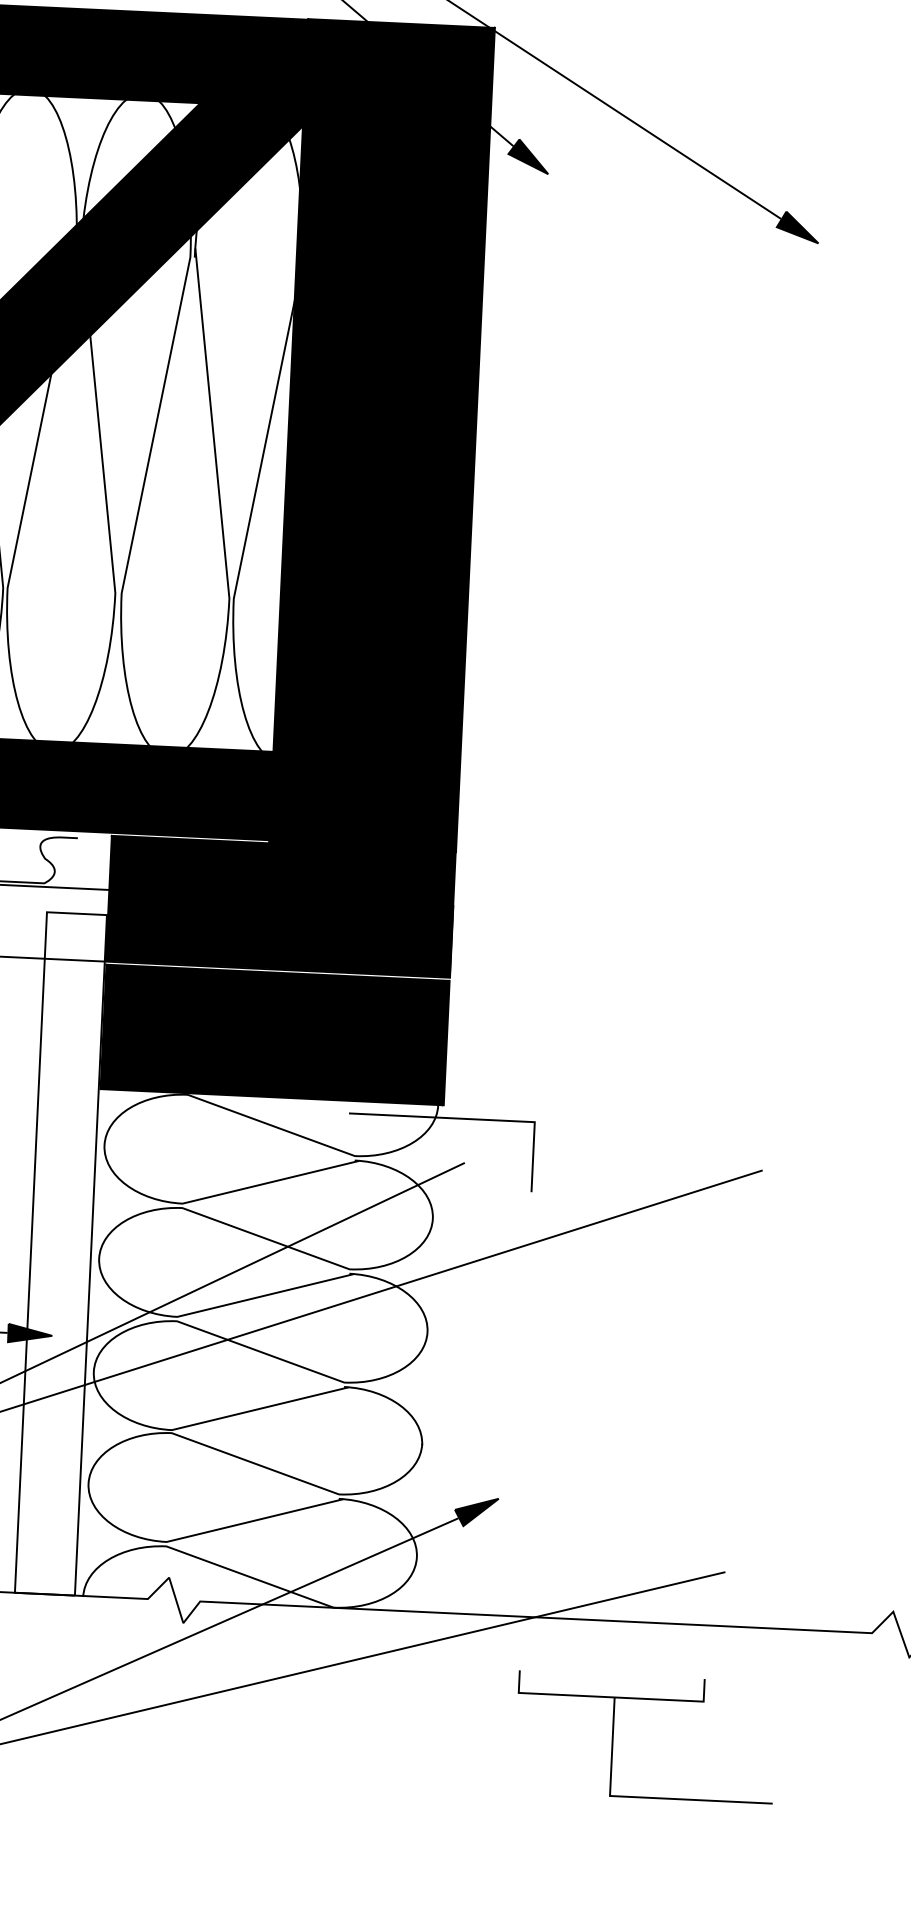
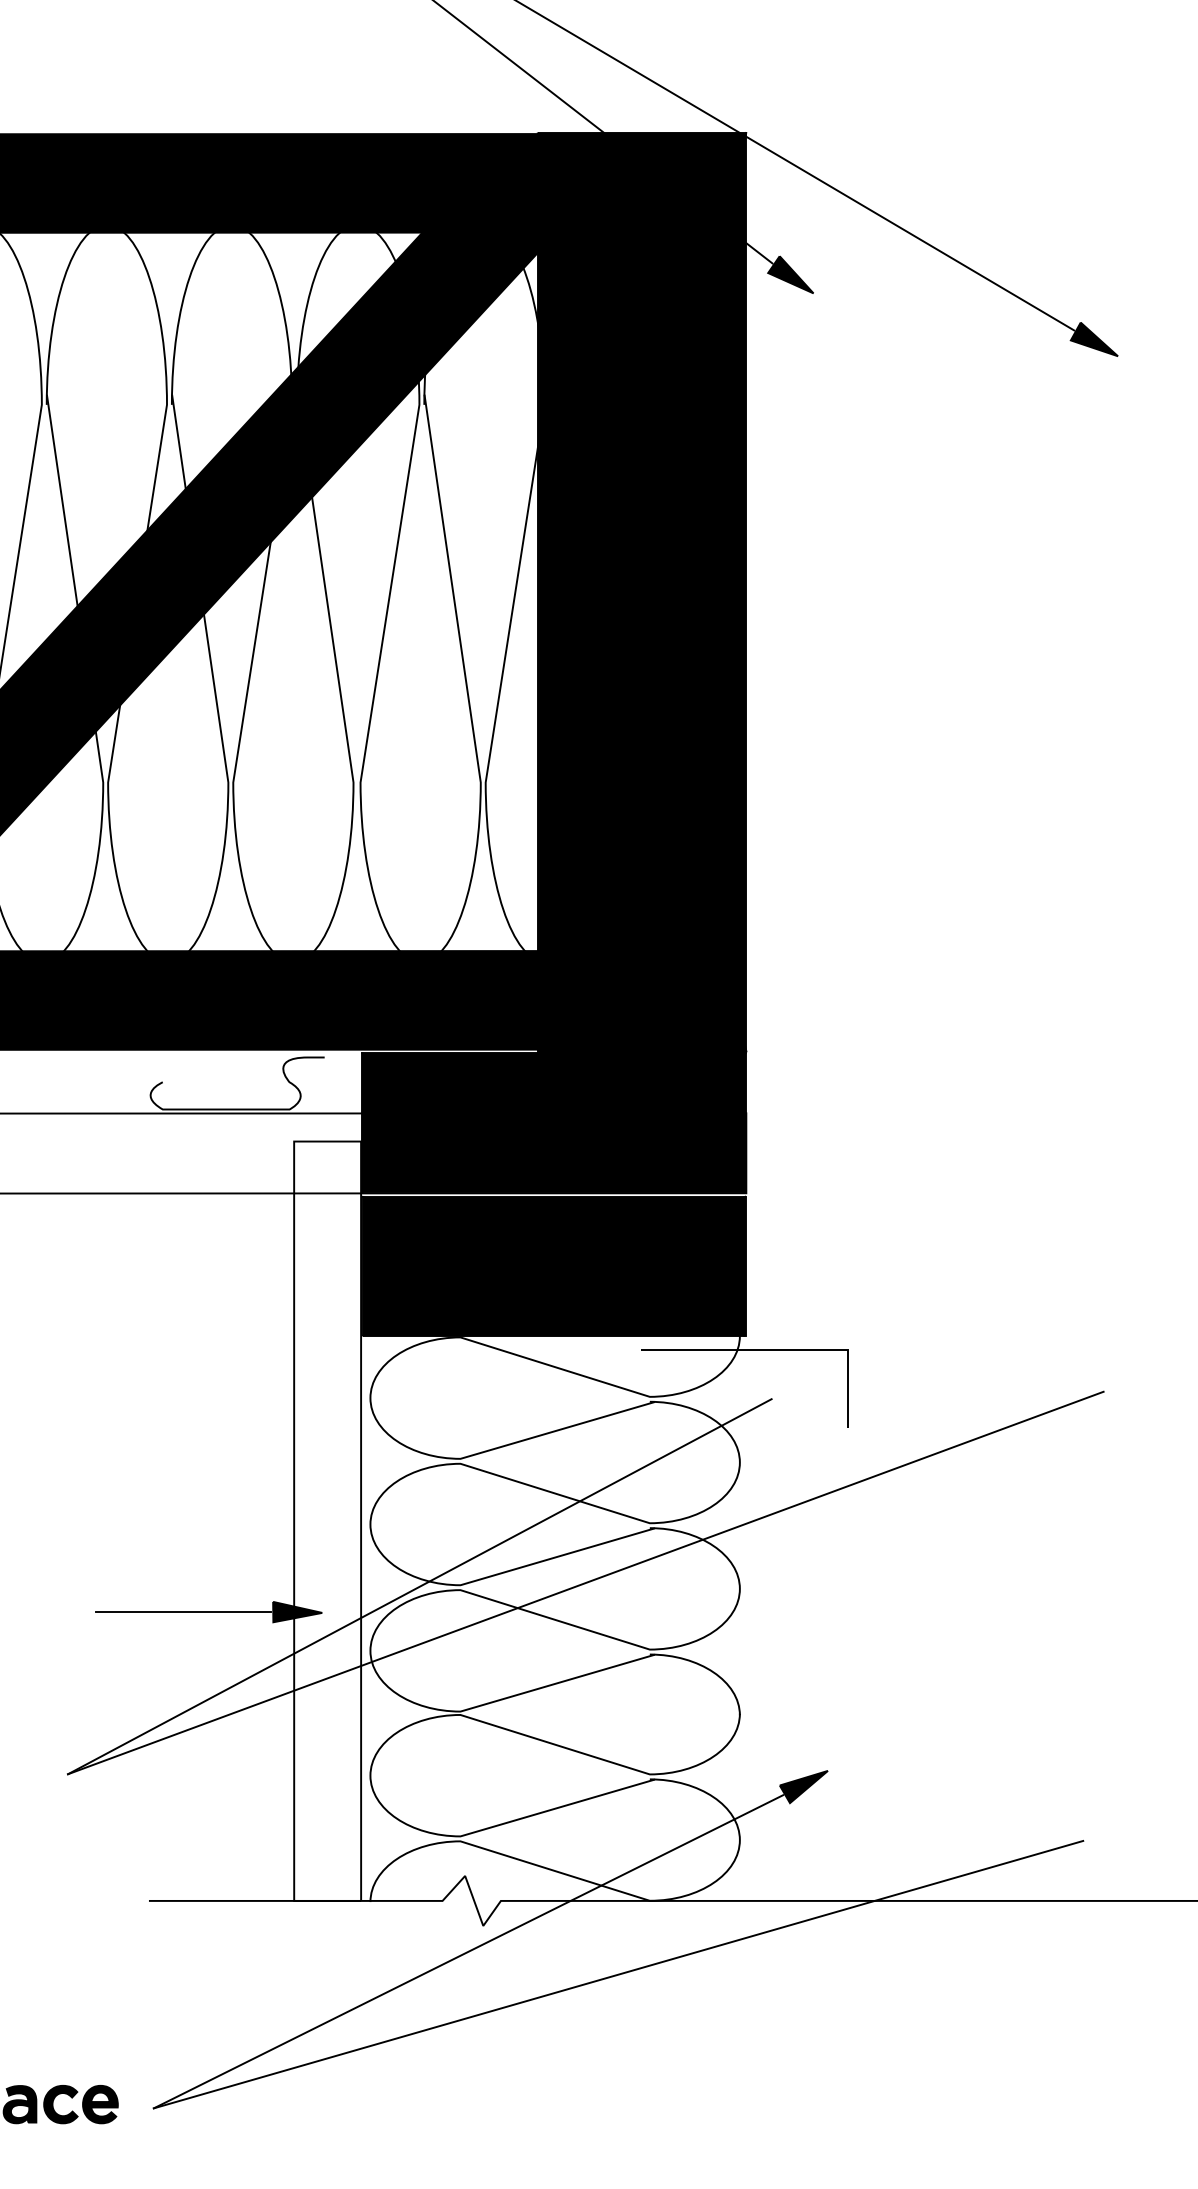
part: (612, 1735) -> (967, 2028), removed

